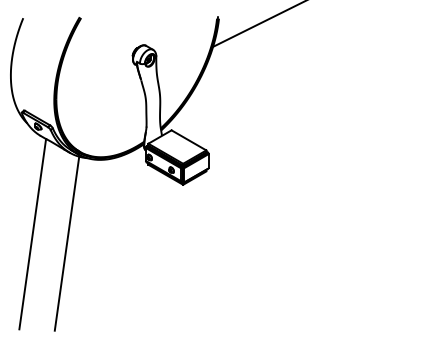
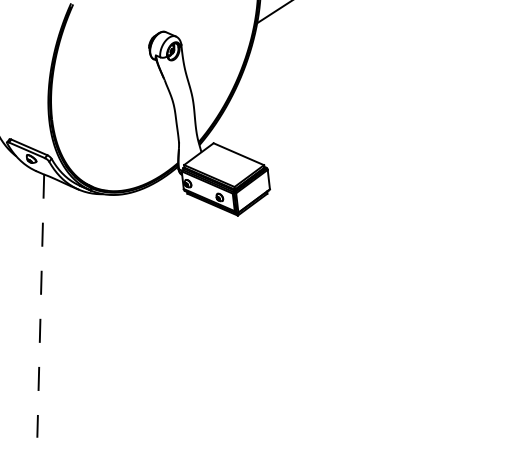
line: (32, 234) -> (40, 306), solid -> dashed
line: (66, 243) -> (88, 313), removed

